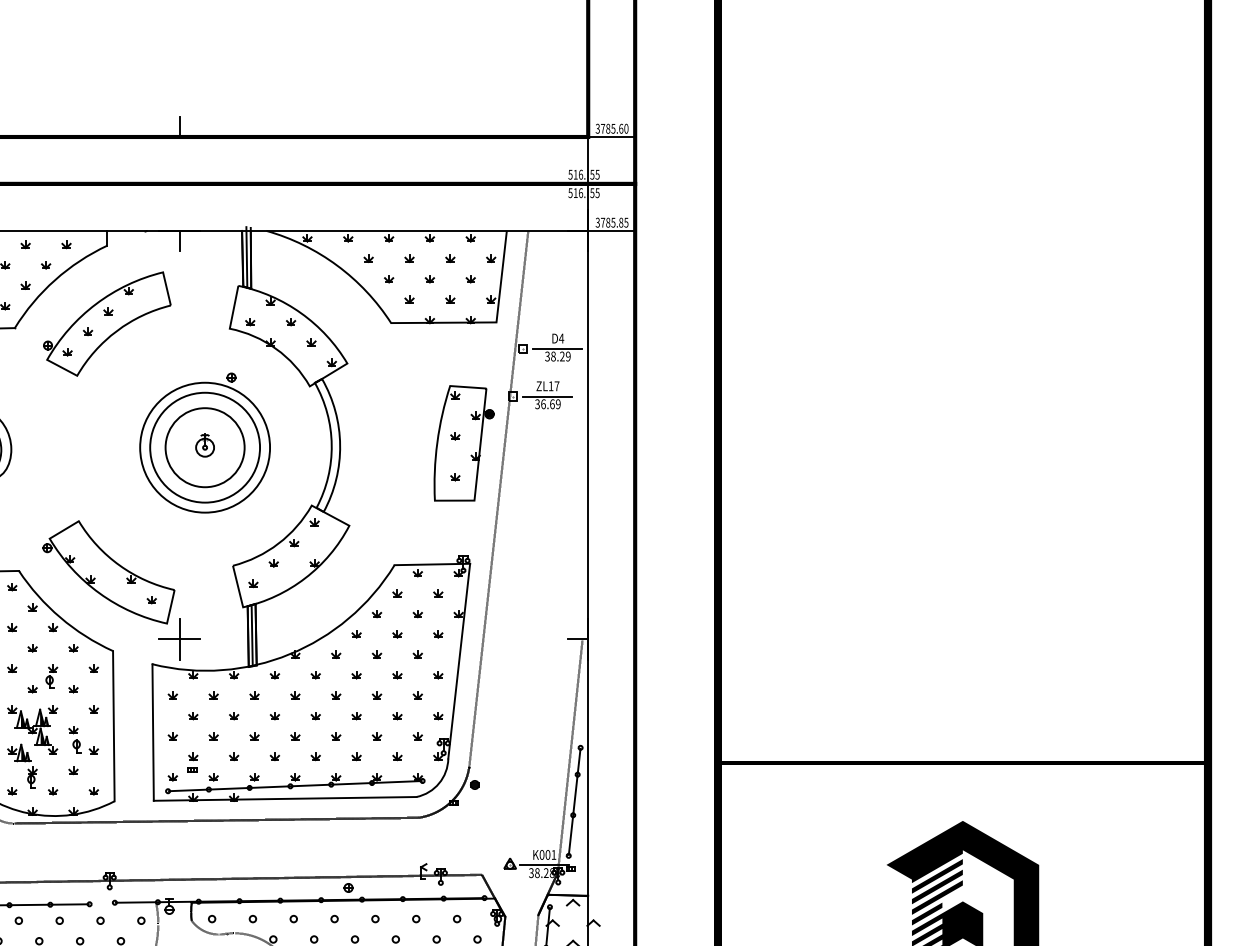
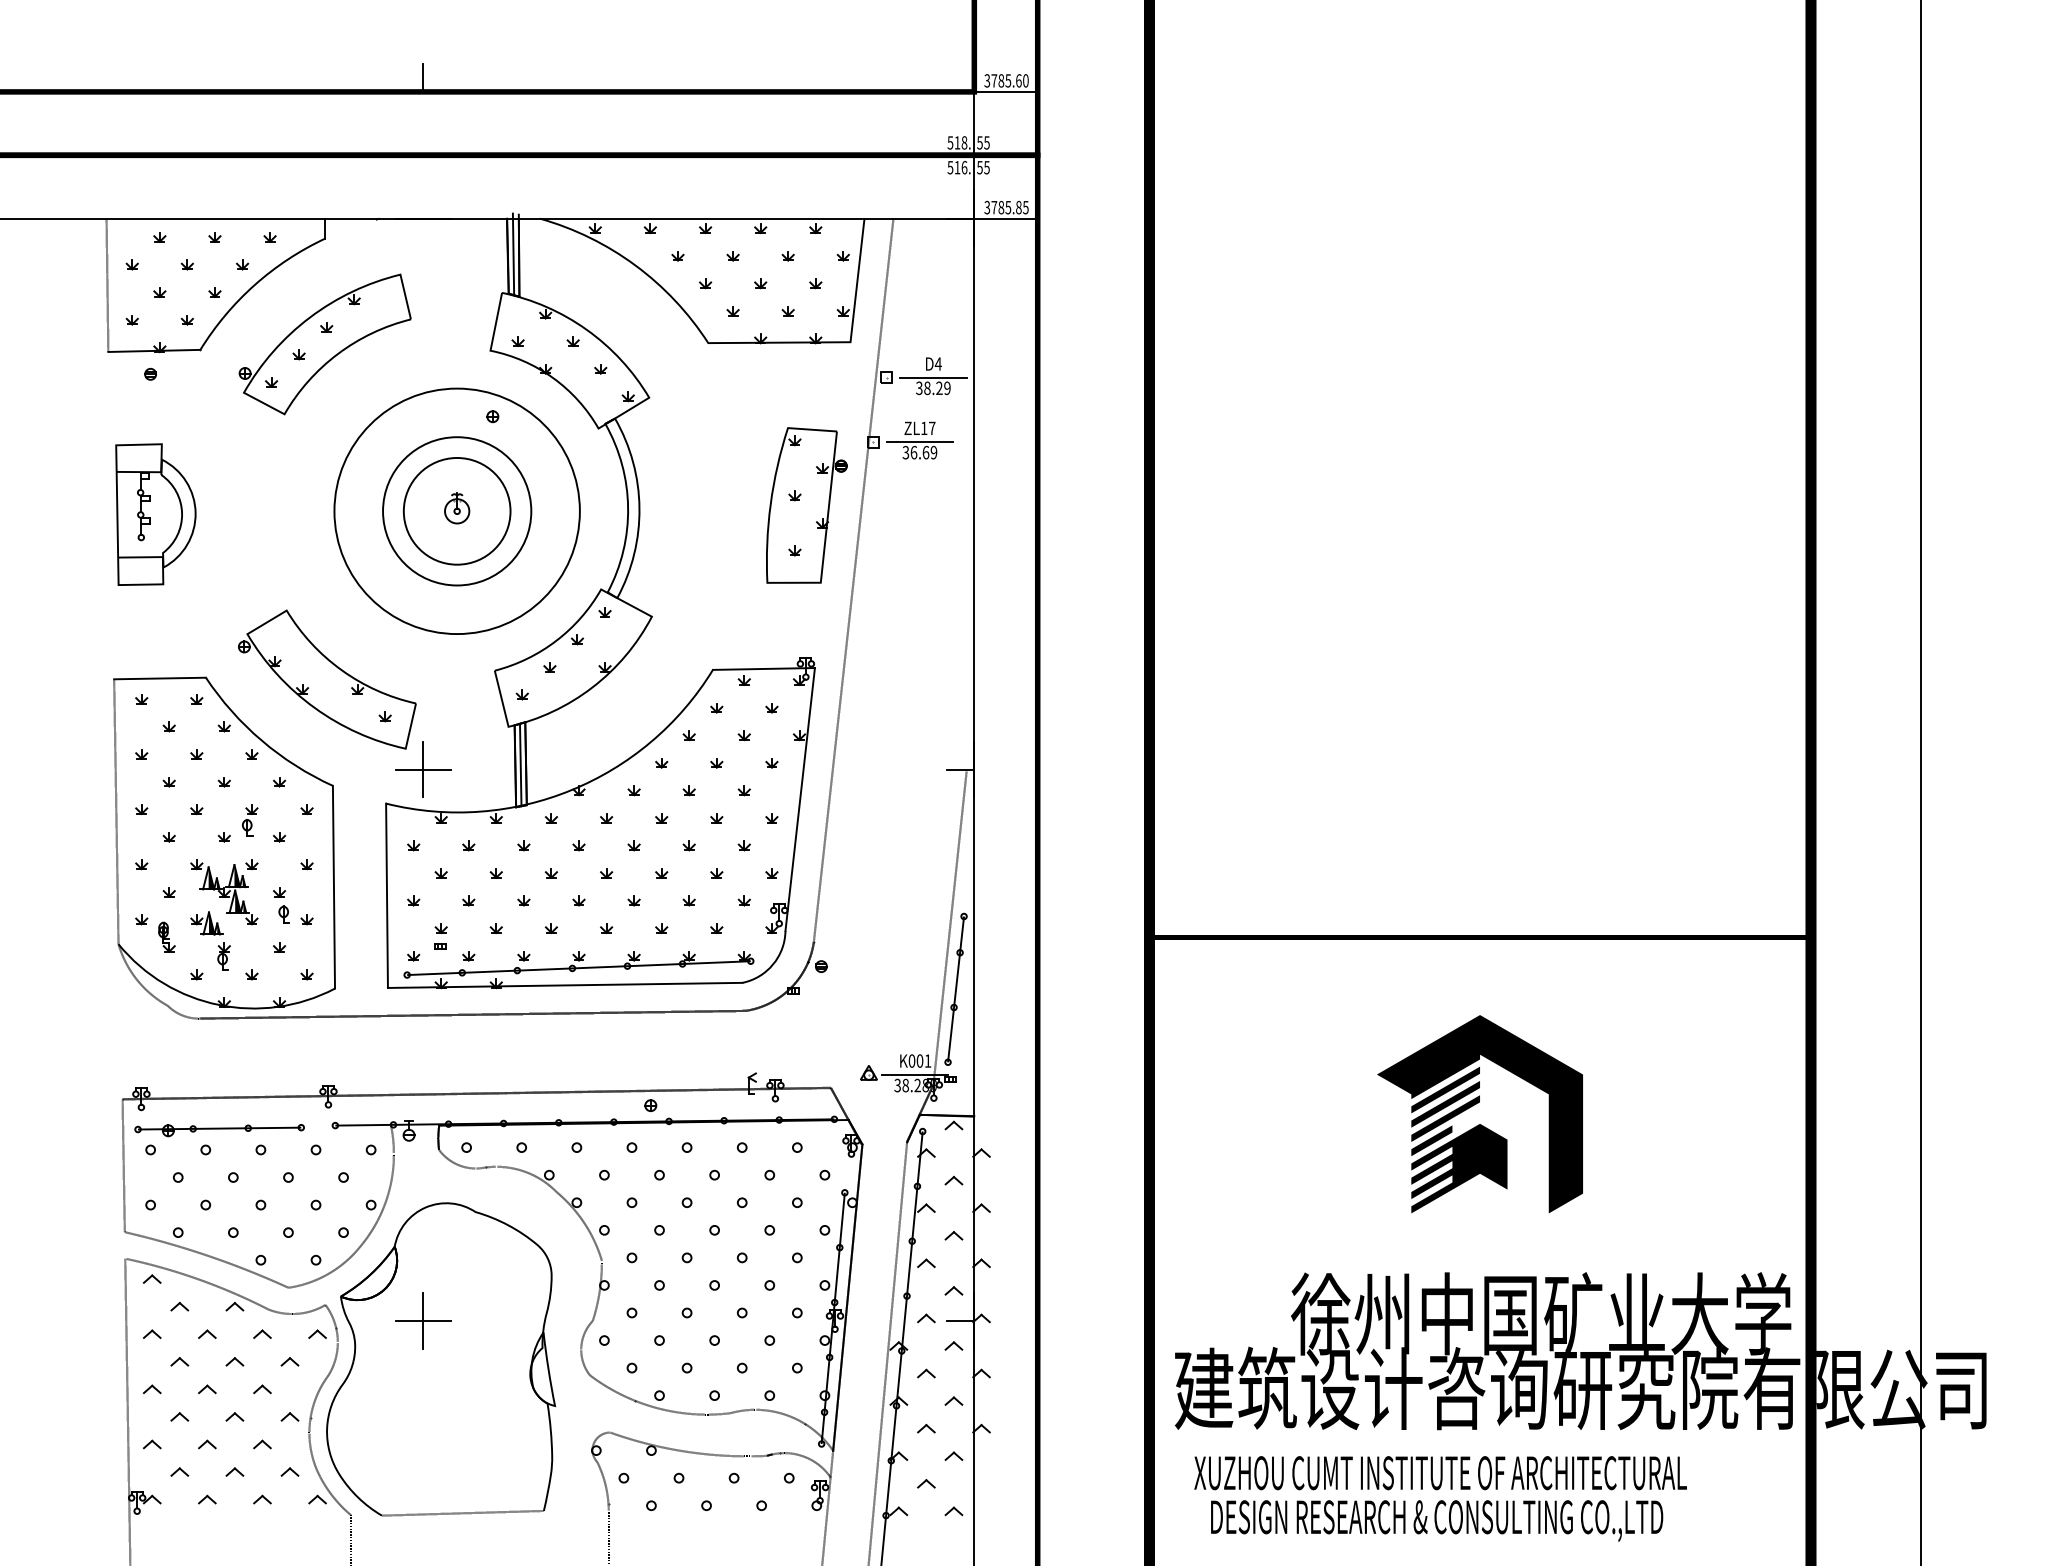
text: (580, 174) -> (964, 142), 516. -> 518.
line: (180, 241) -> (423, 232), removed
circle: (204, 447) -> (456, 511), size x1.4

